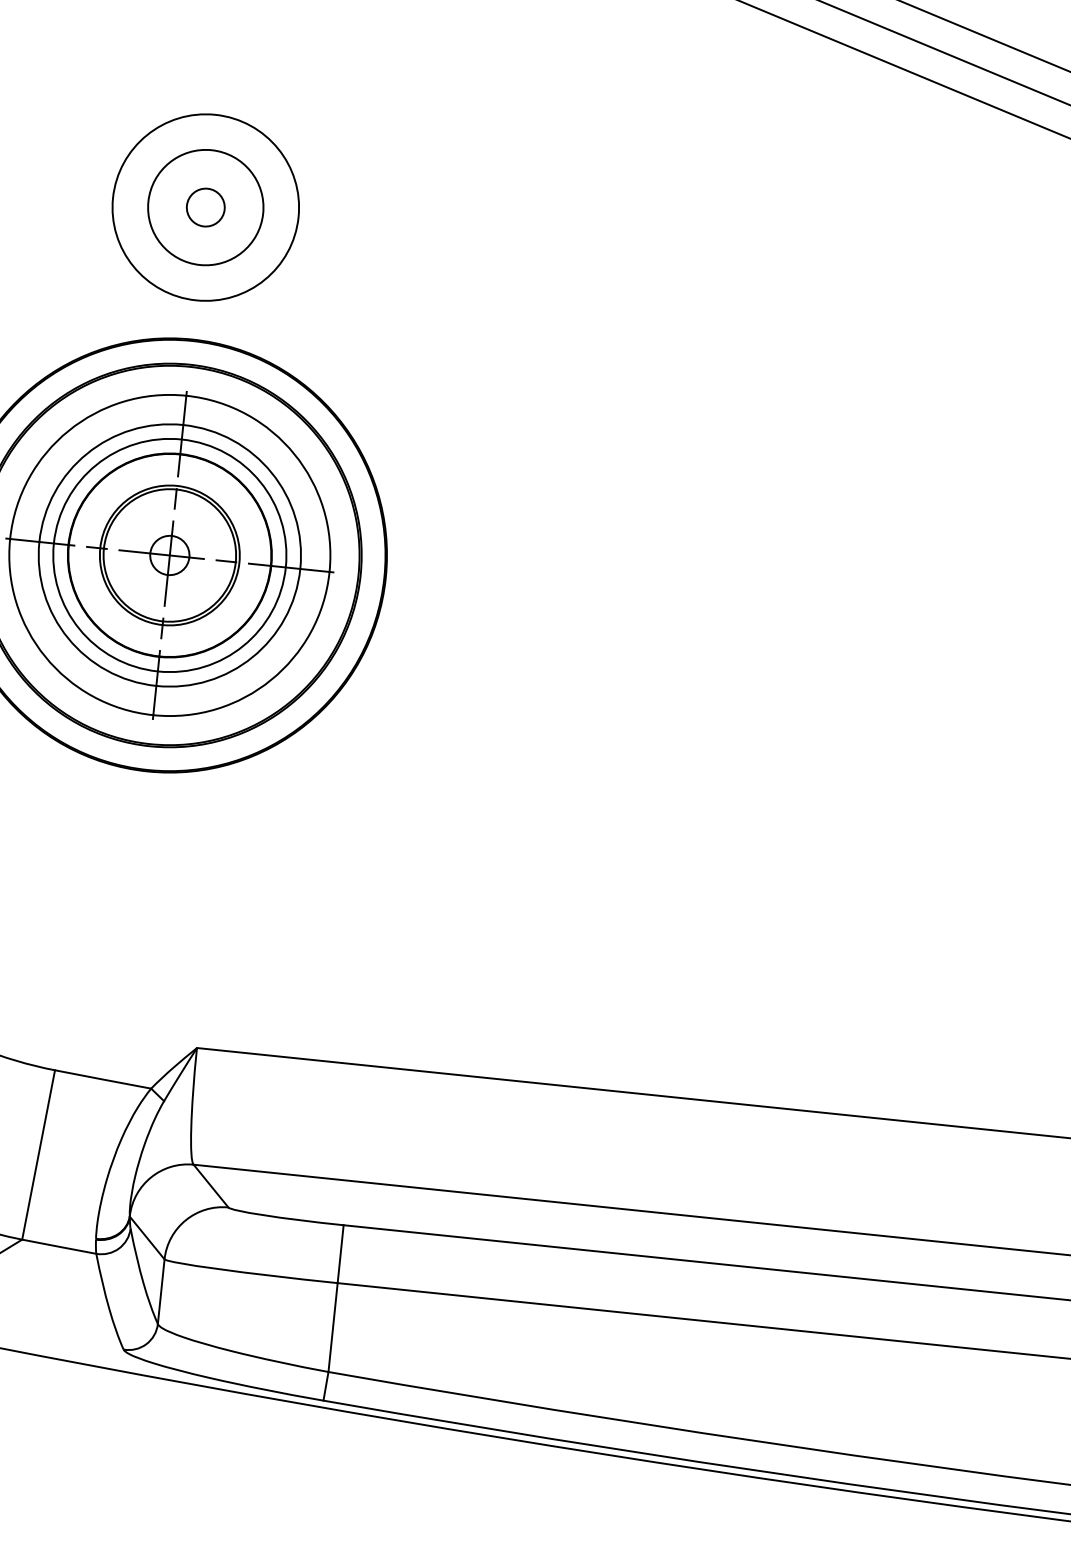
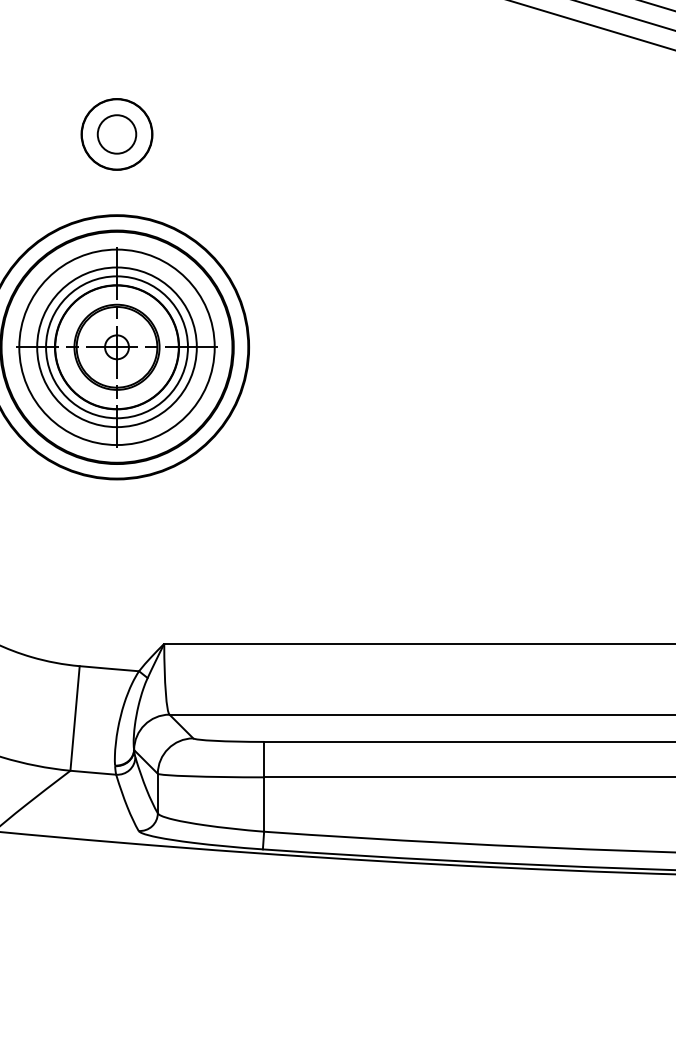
circle: (205, 205) -> (116, 133), size x0.62
circle: (204, 207) -> (116, 134), size x1.67

